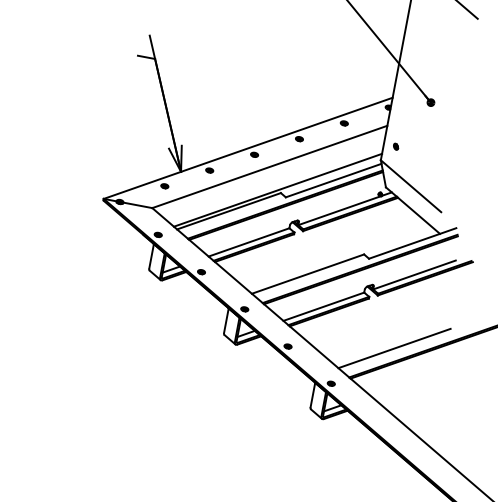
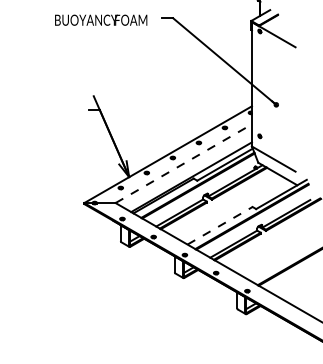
line: (269, 166) -> (183, 163), solid -> dashed
line: (308, 273) -> (220, 225), solid -> dashed
line: (394, 347) -> (282, 261), removed

